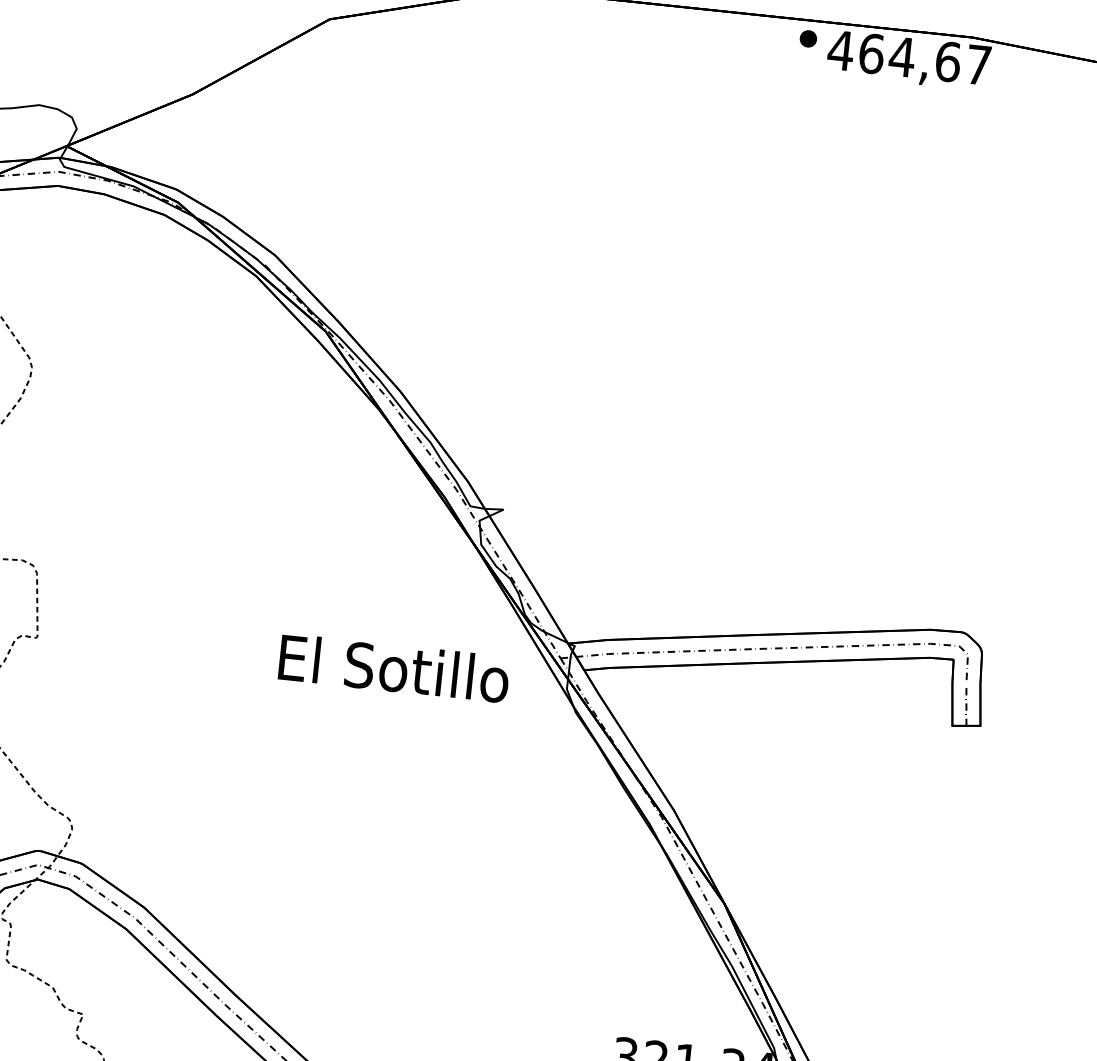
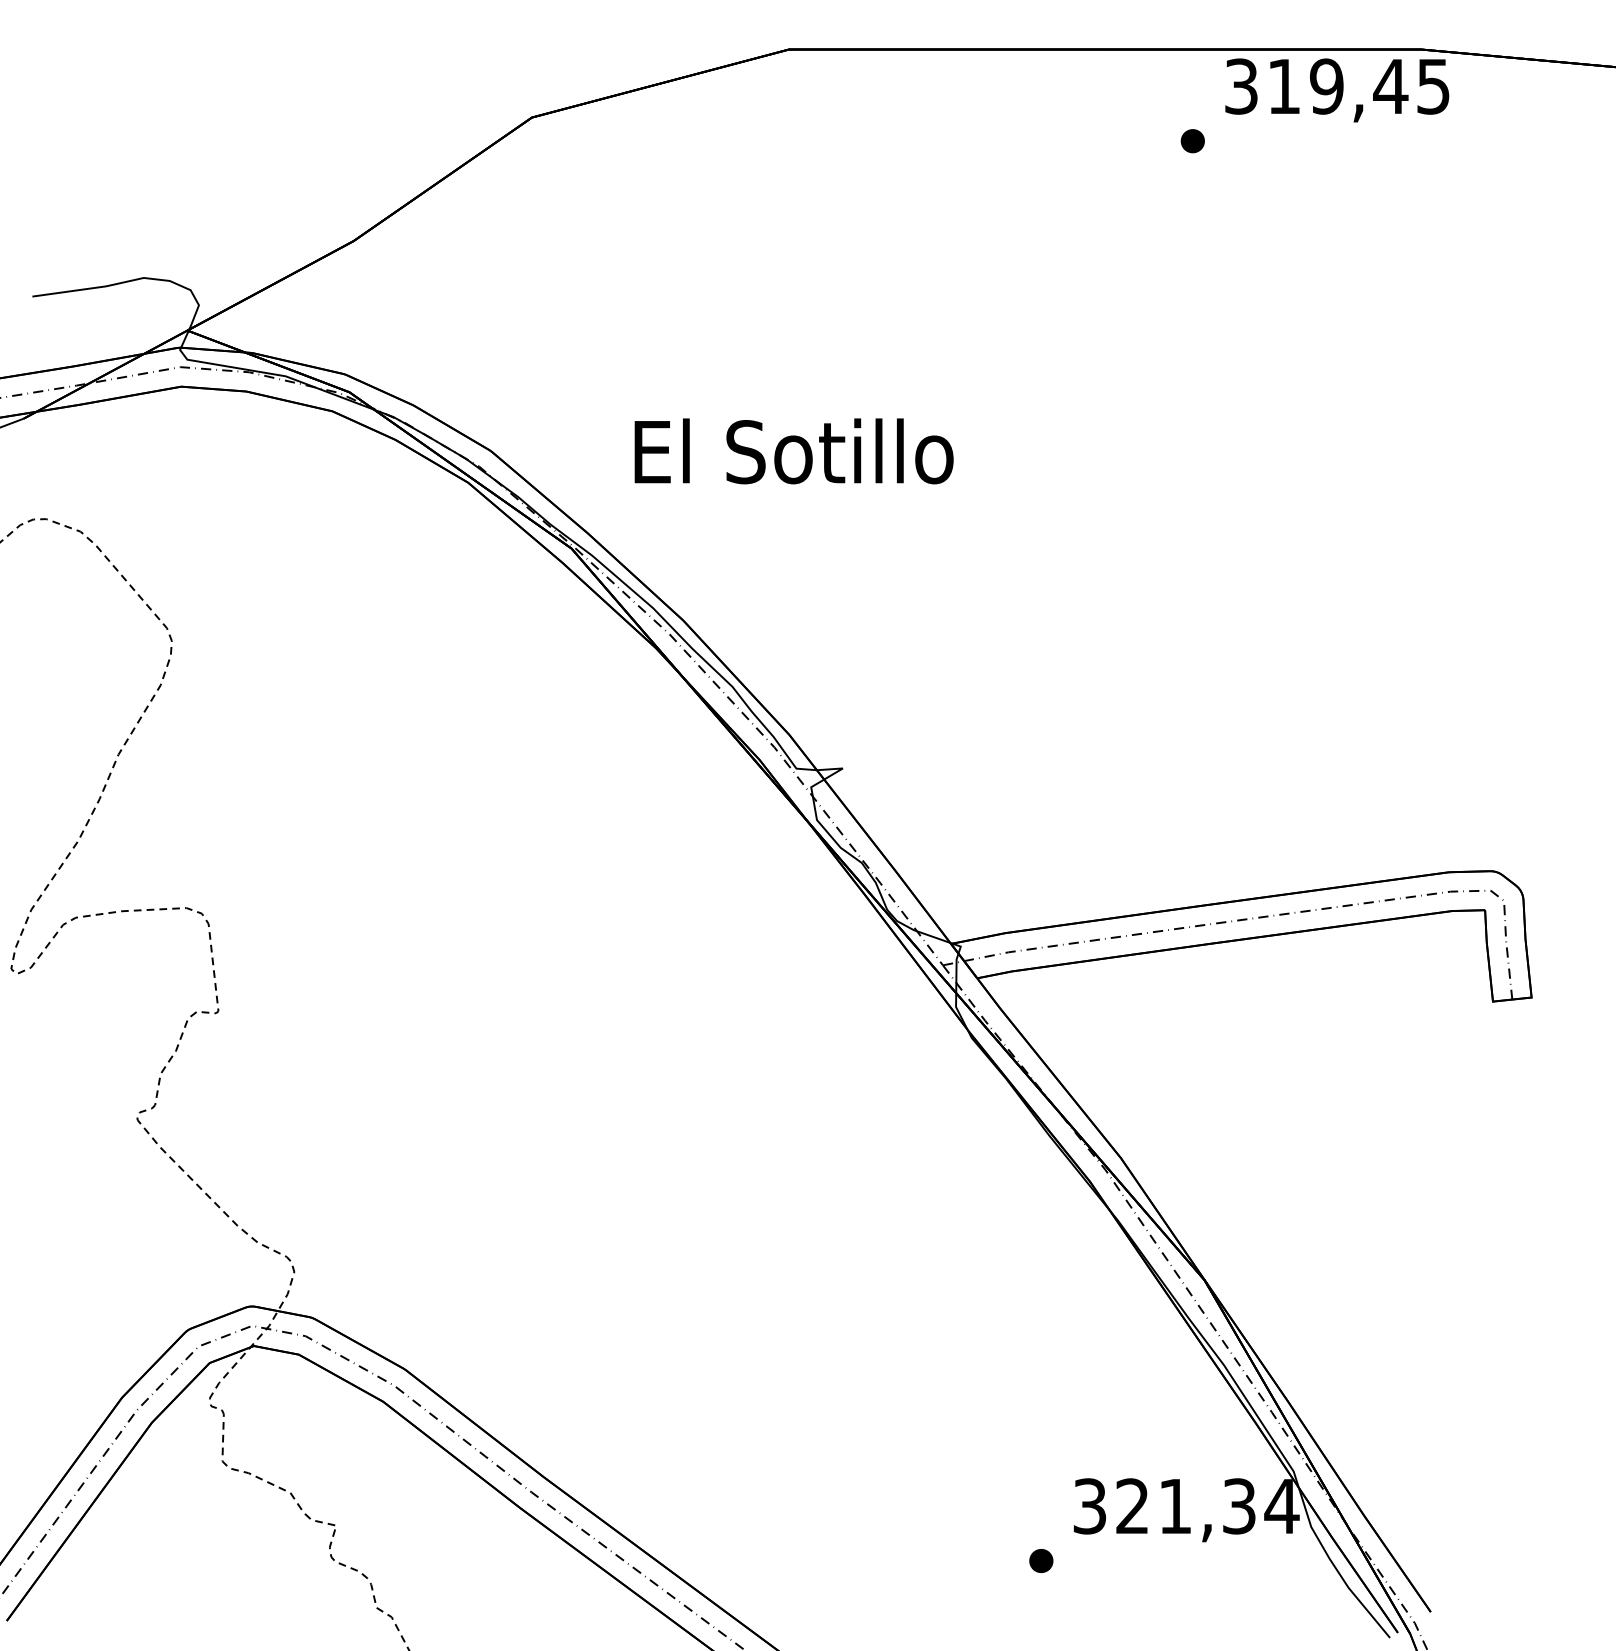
part: (808, 39) -> (1192, 141), moved
text: (909, 57) -> (1336, 86), 464,67 -> 319,45
text: (393, 668) -> (793, 451), moved

